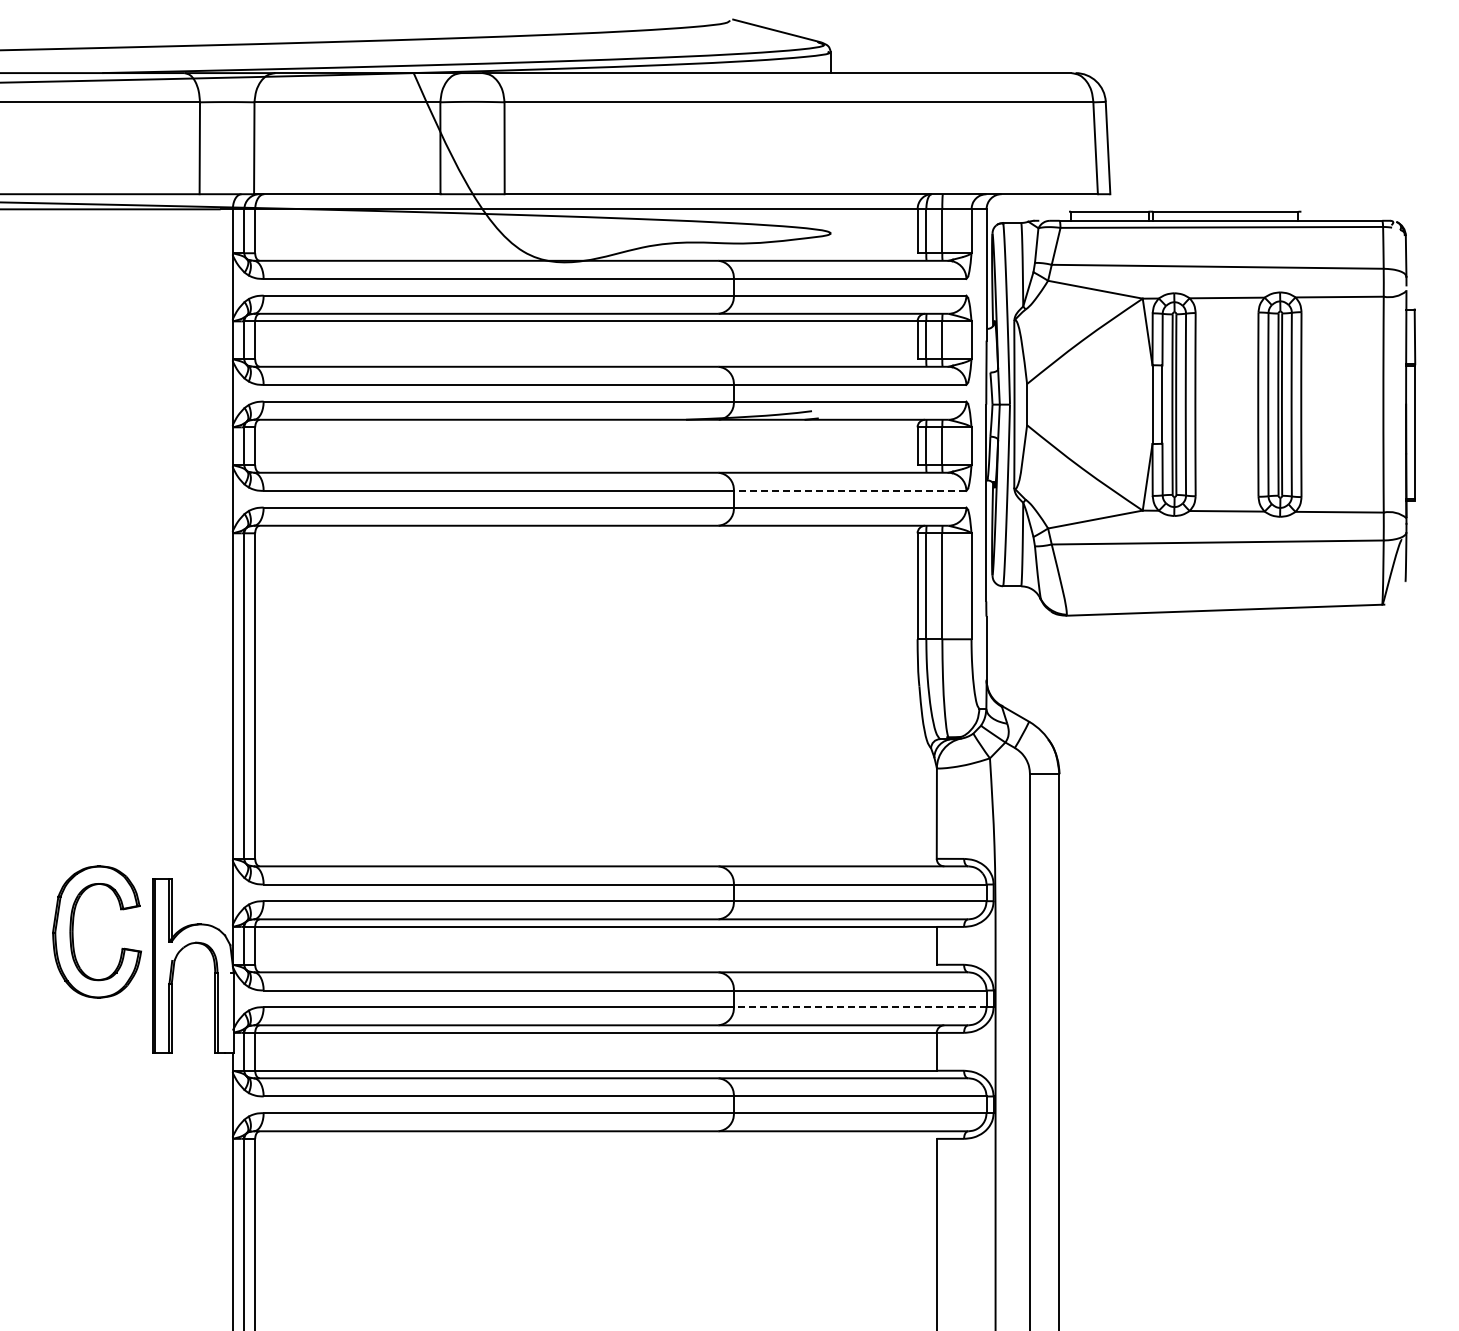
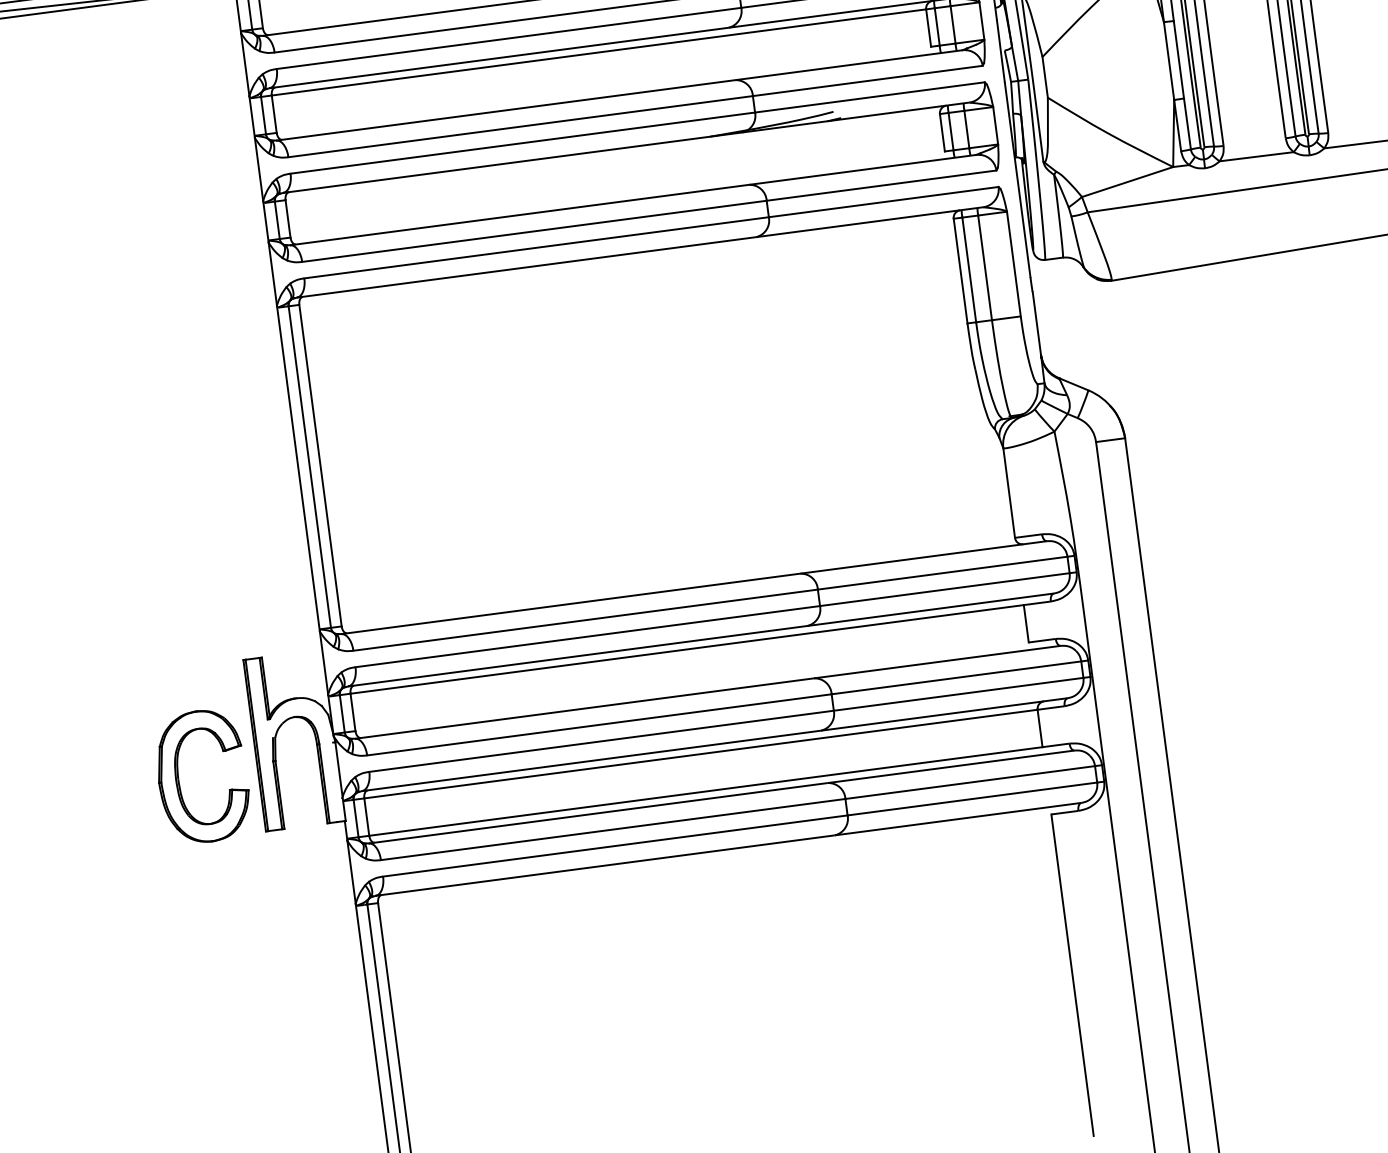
line: (849, 490) -> (880, 185), dashed -> solid
part: (73, 931) -> (179, 779), moved
line: (859, 1007) -> (958, 694), dashed -> solid

